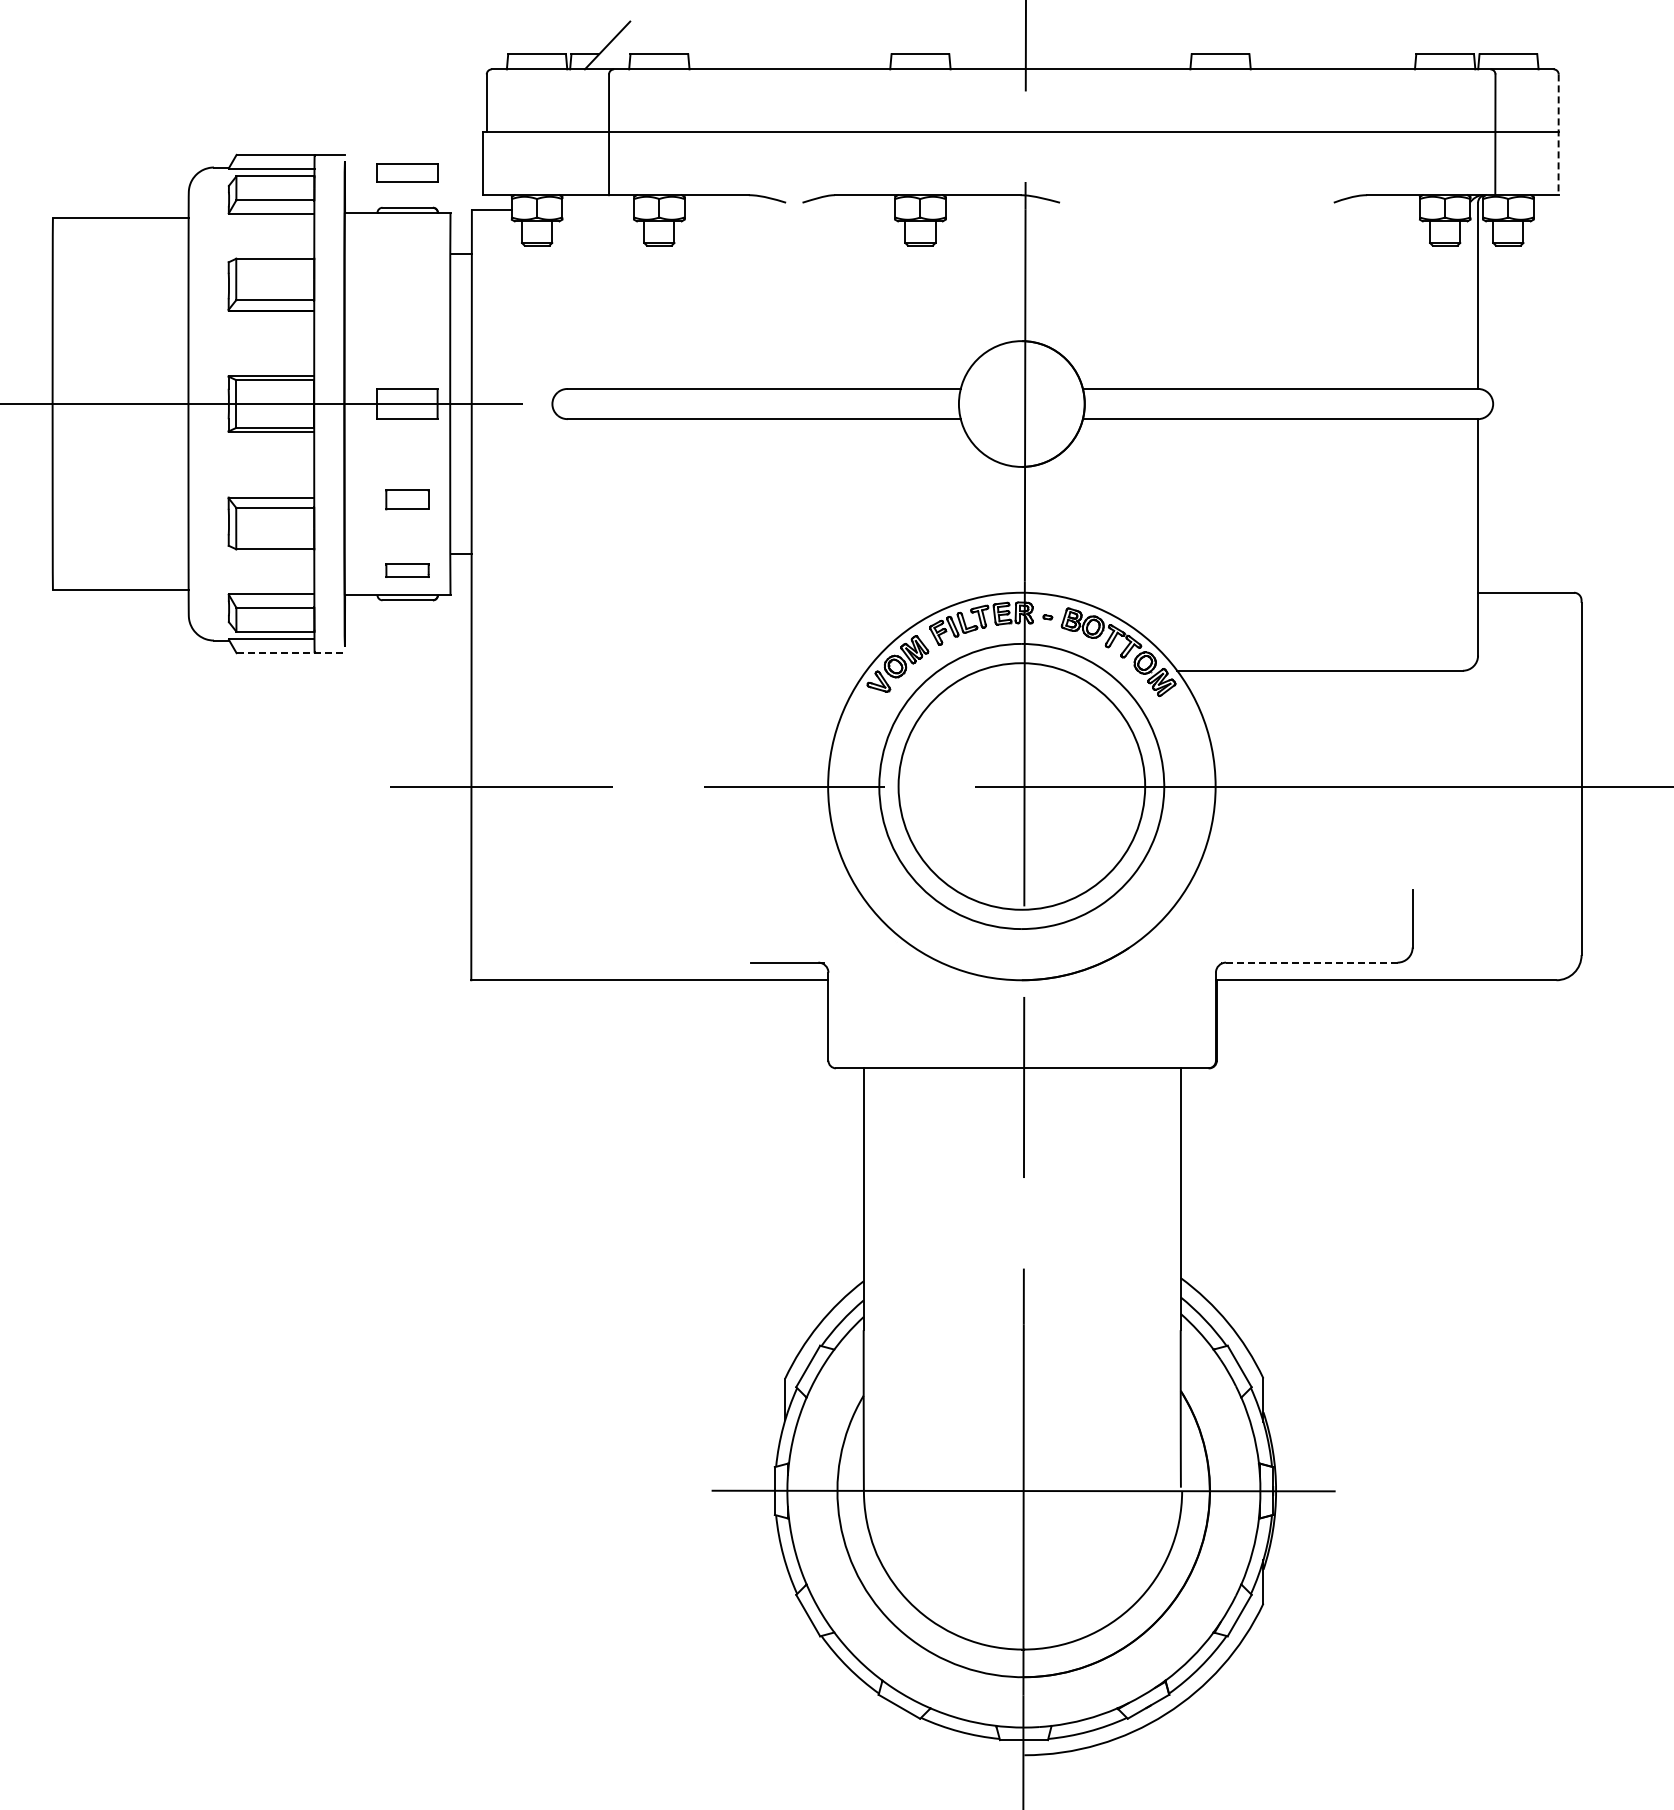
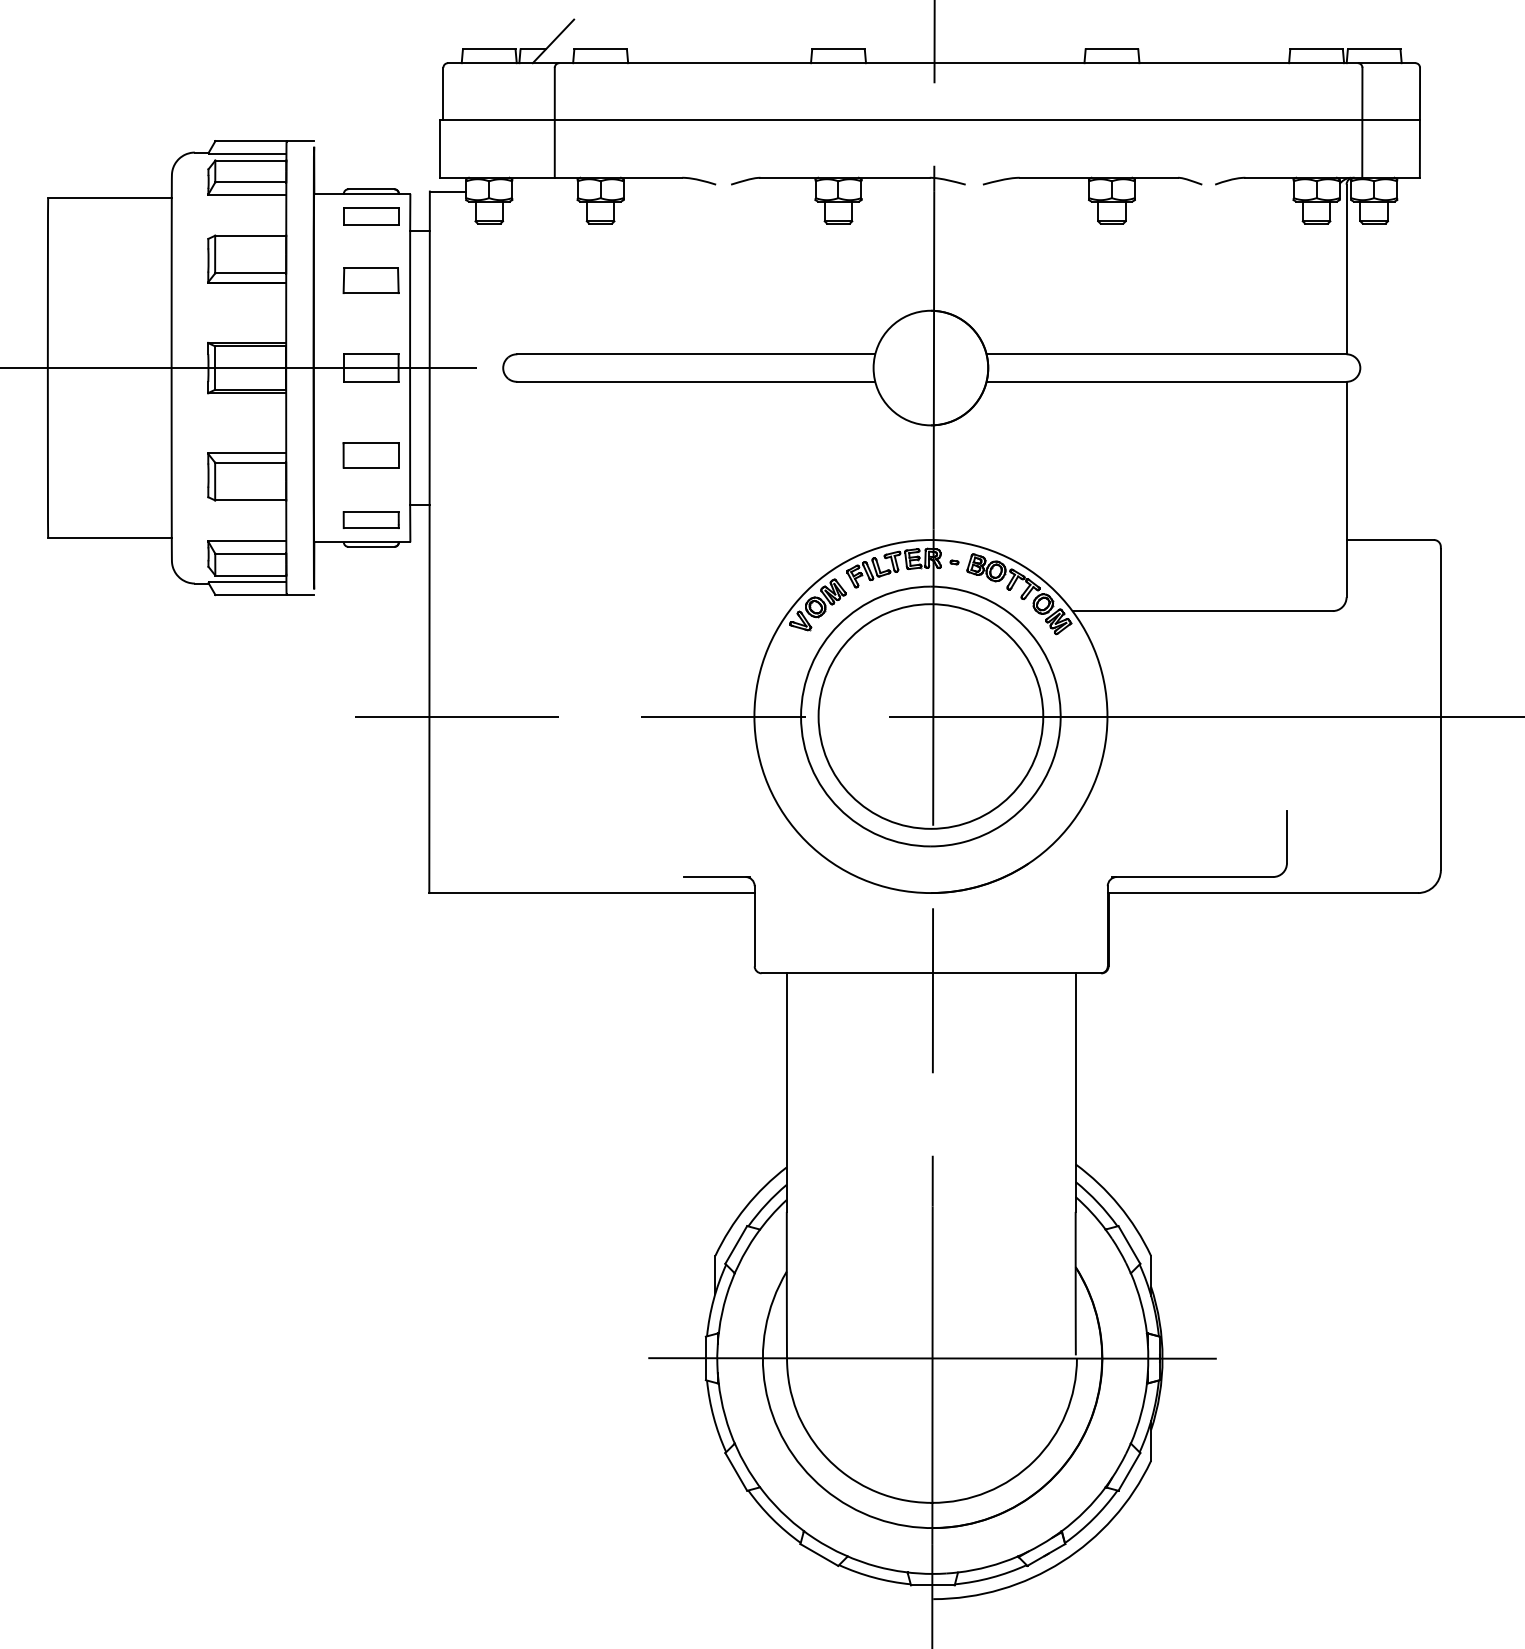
line: (1558, 135) -> (1419, 123), dashed -> solid
part: (407, 172) -> (371, 215), moved
part: (1198, 220) -> (1091, 200), added
part: (407, 307) -> (371, 280), added
part: (407, 499) -> (371, 455), size x1.43
part: (407, 570) -> (371, 519), size x1.43
line: (291, 653) -> (265, 595), dashed -> solid
line: (1308, 962) -> (1192, 876), dashed -> solid

